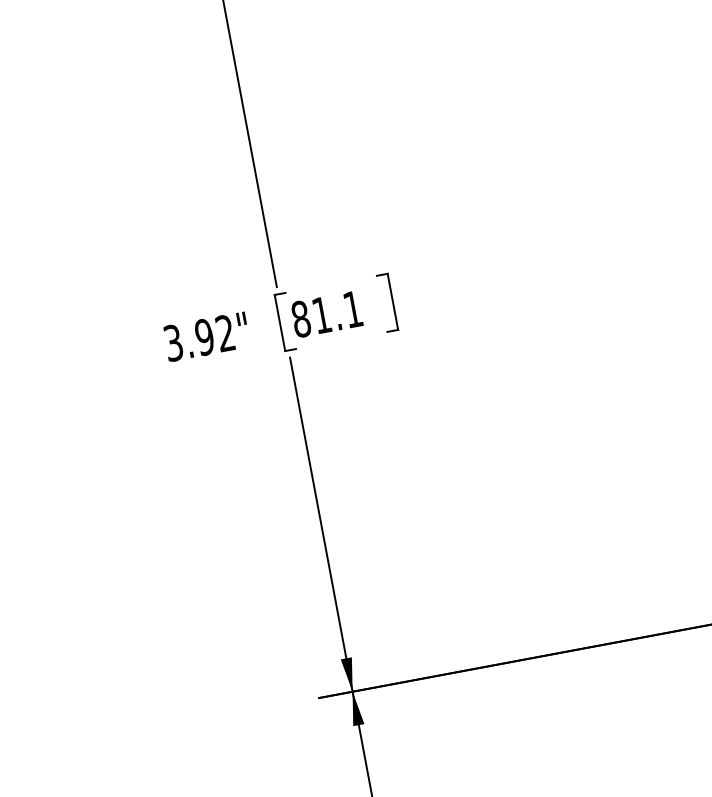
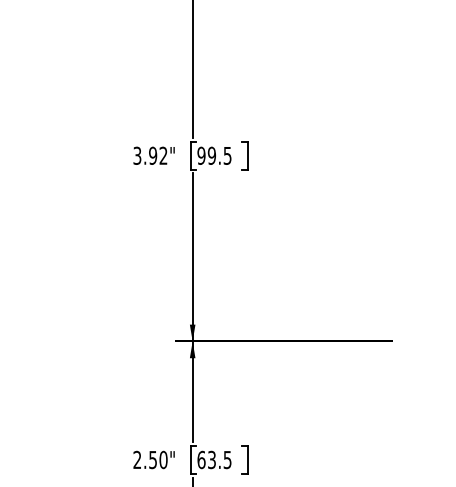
text: (326, 313) -> (214, 155), 81.1 -> 99.5

